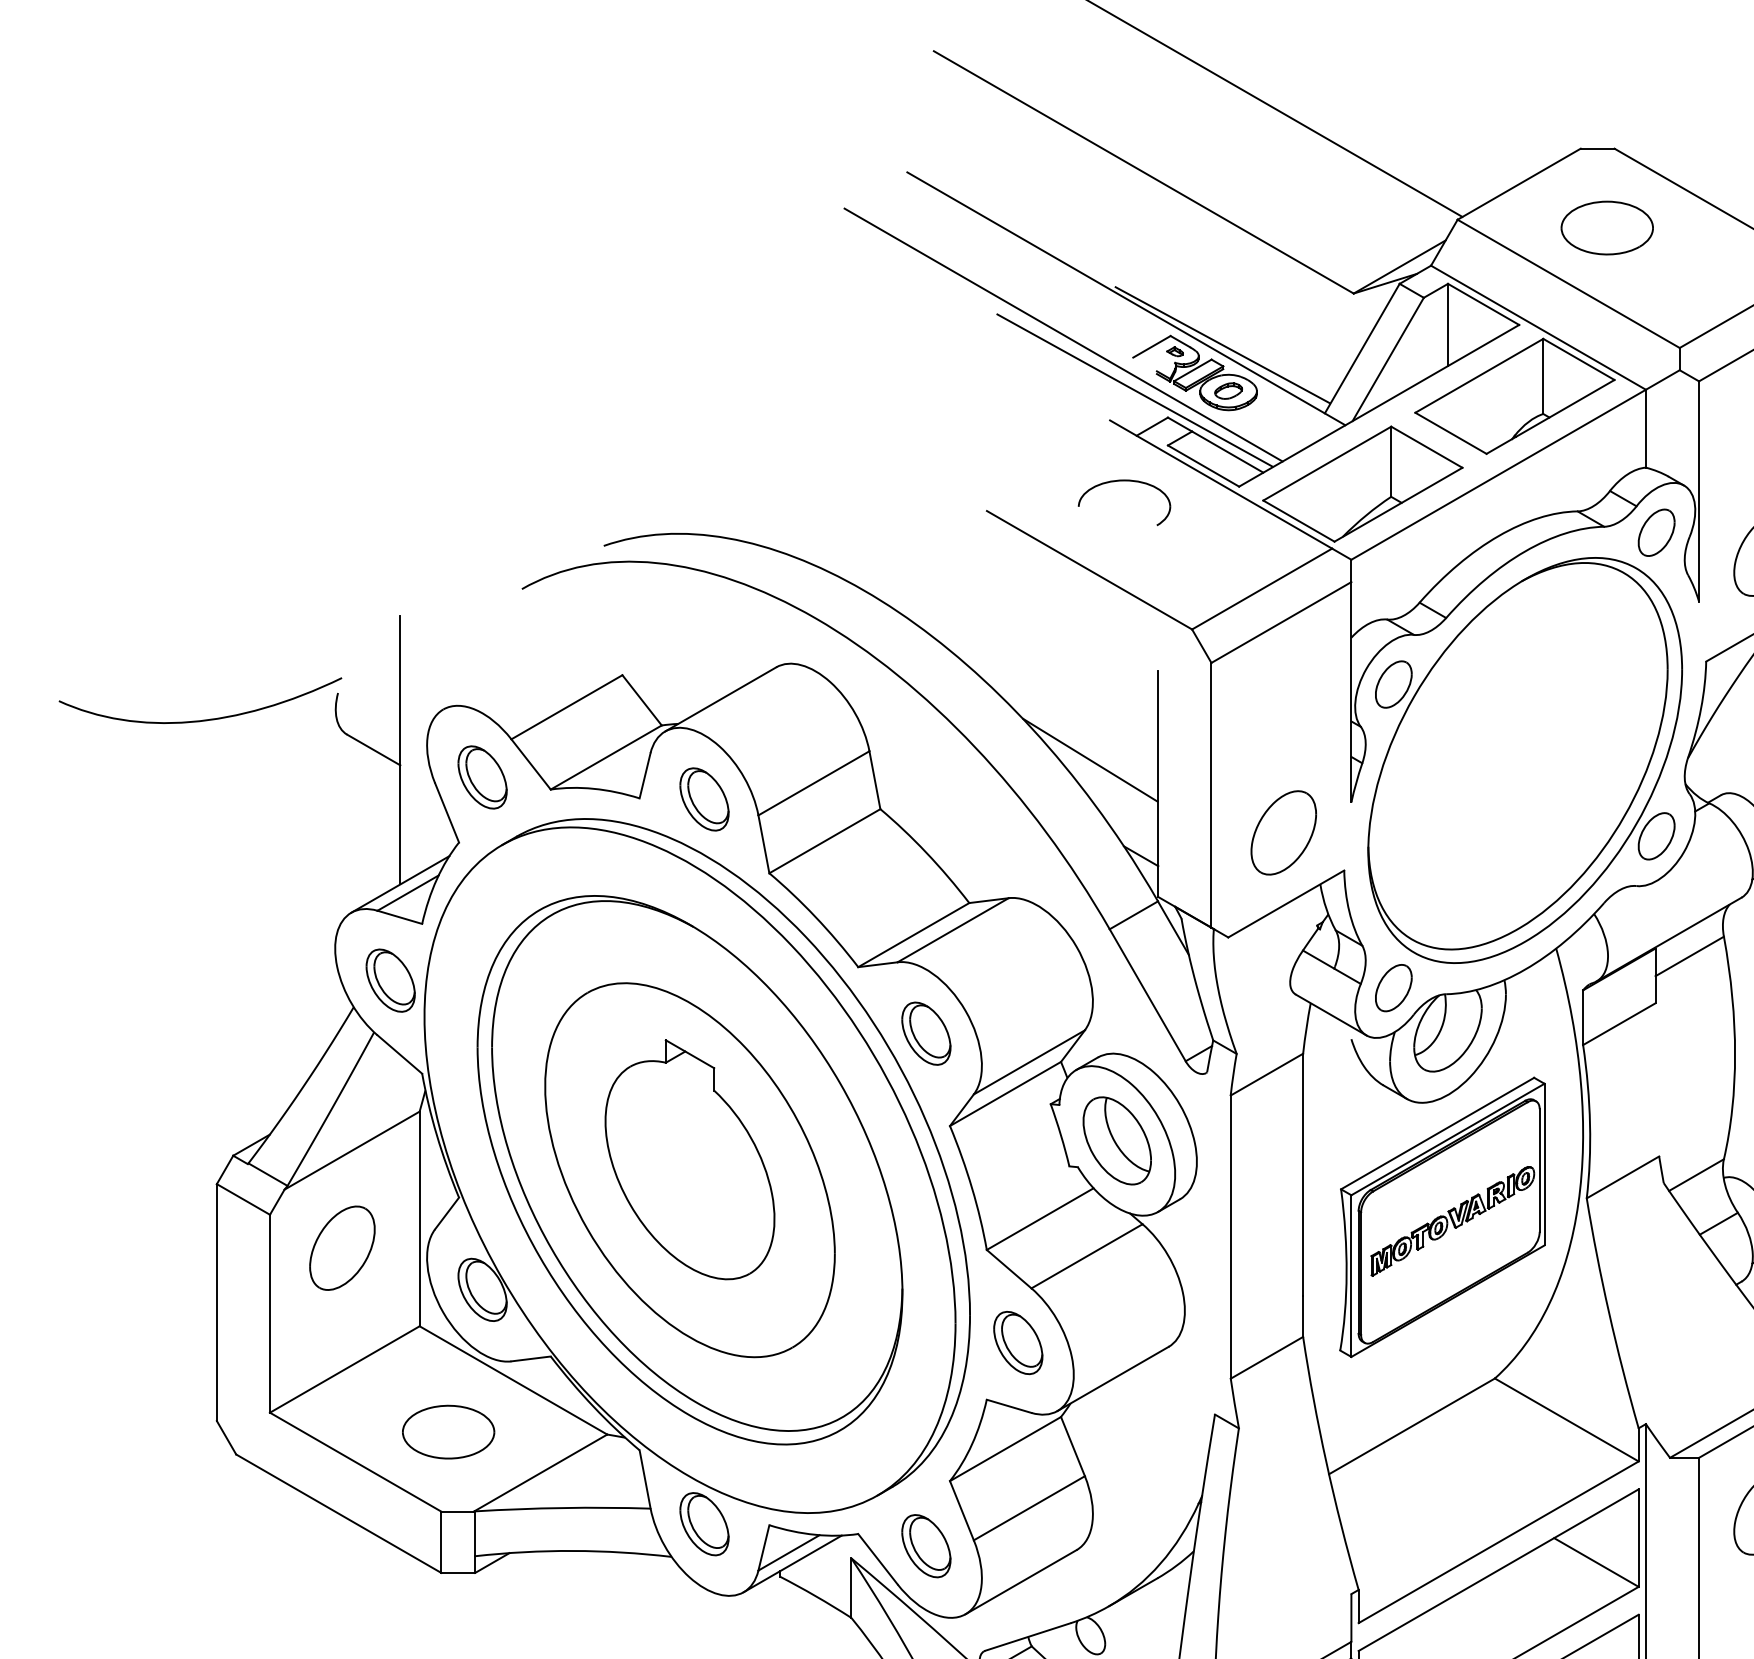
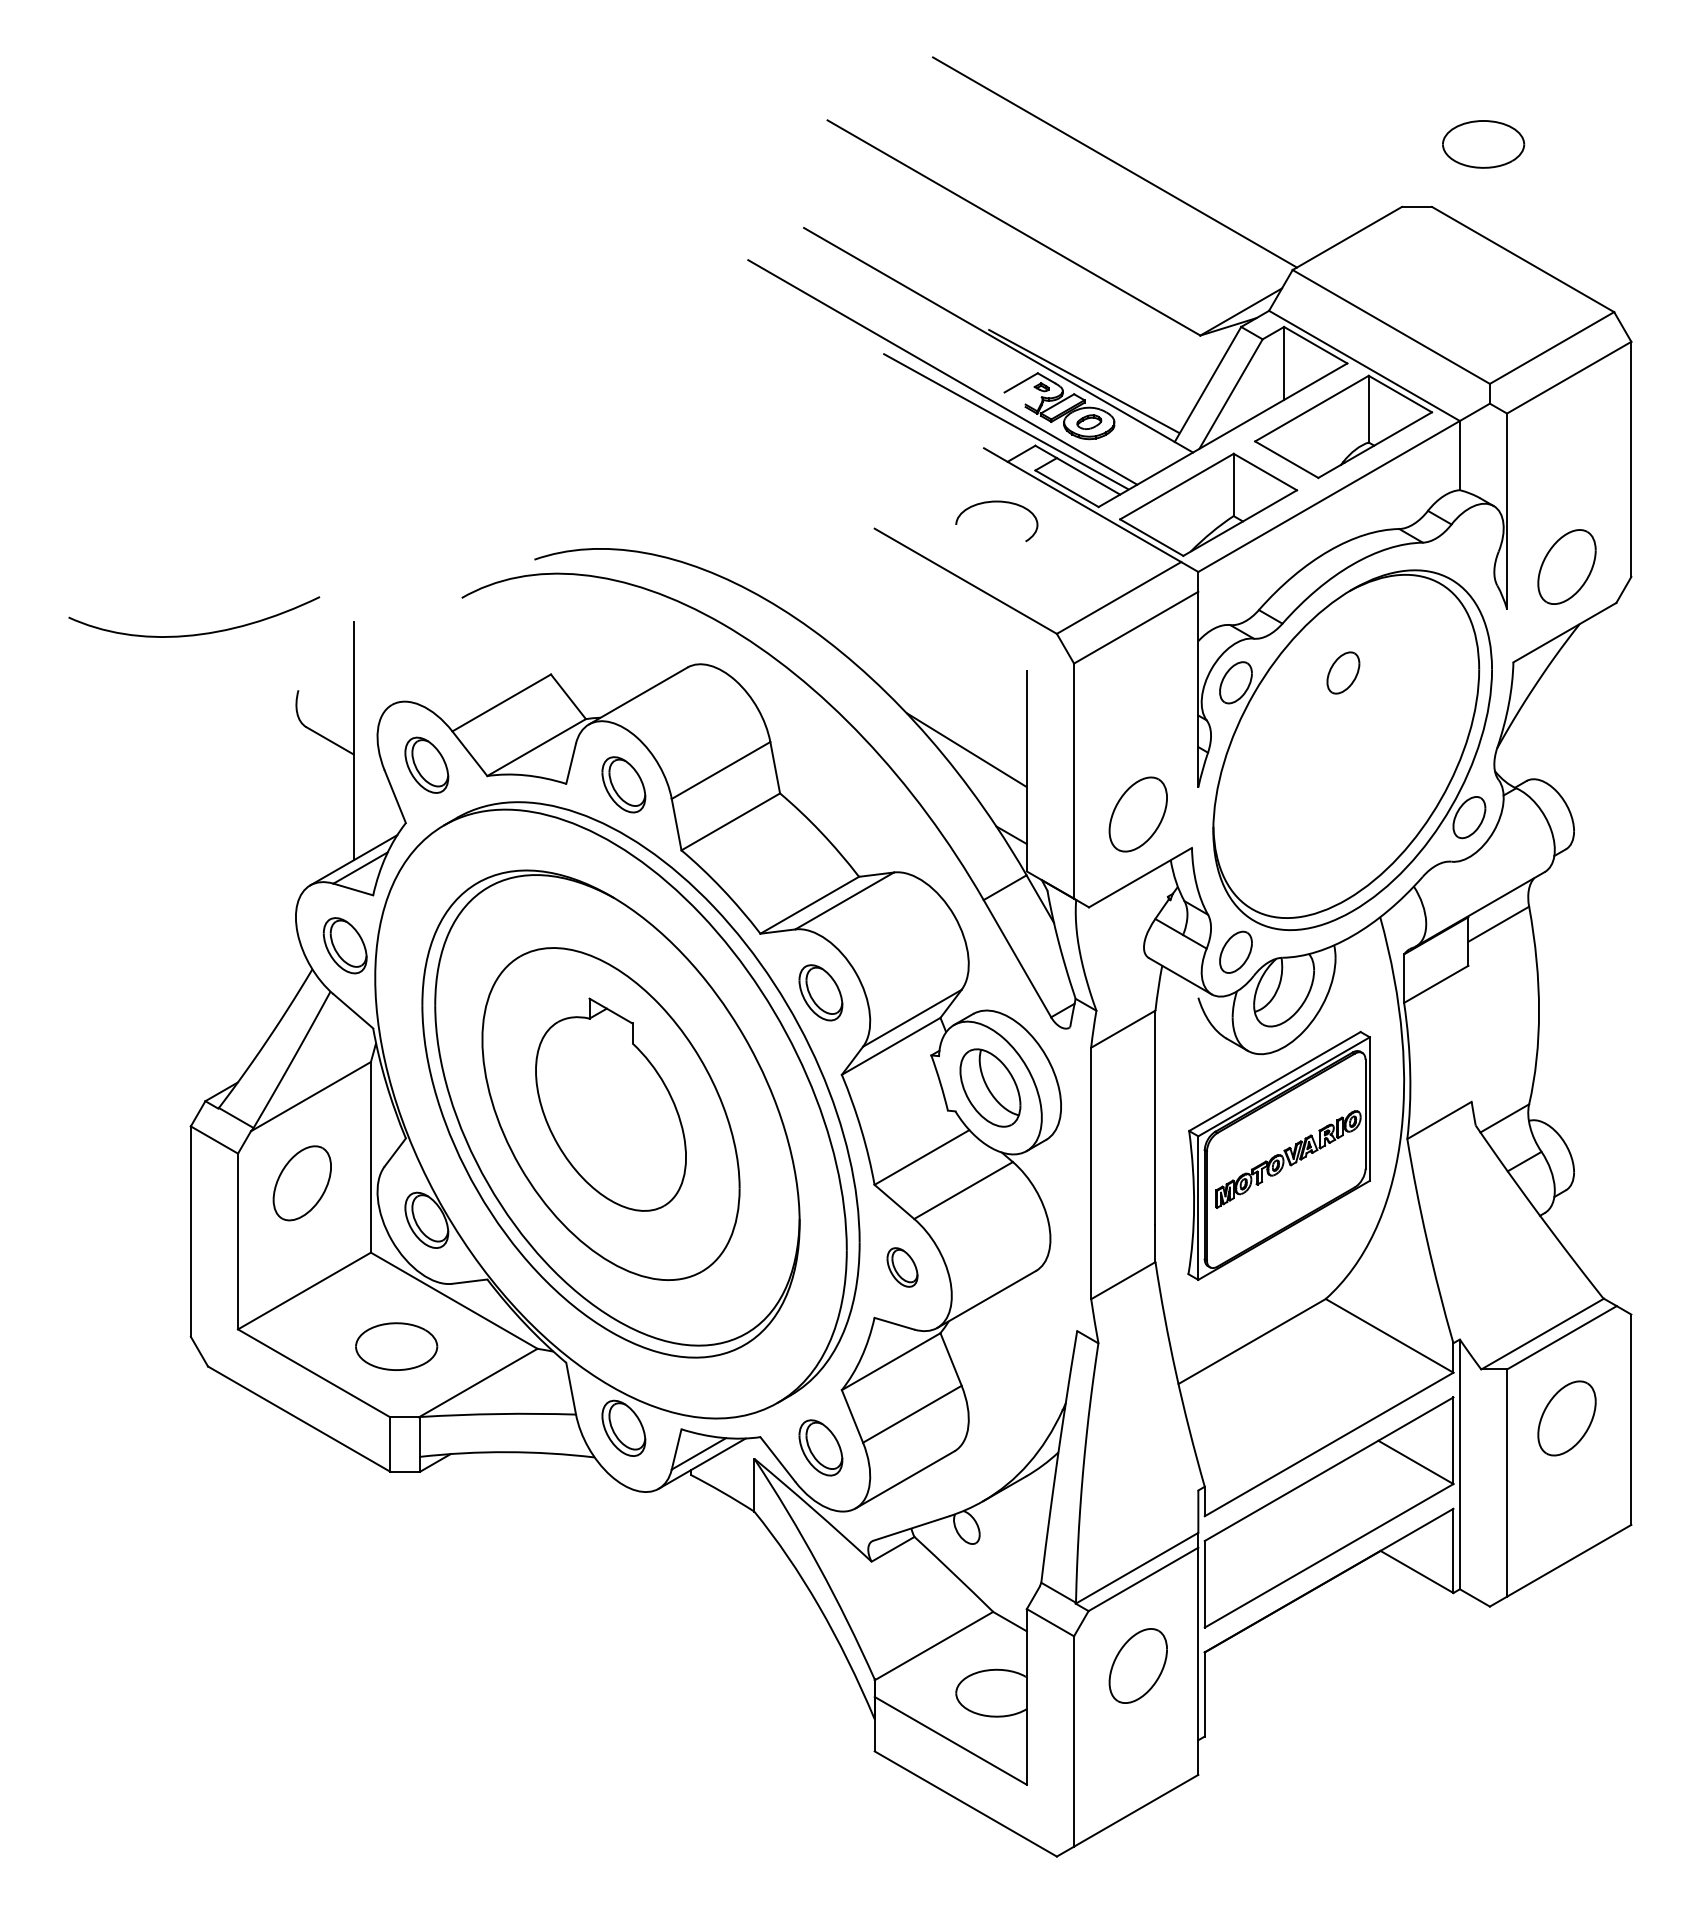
part: (1607, 228) -> (1483, 144), moved
part: (1656, 532) -> (1343, 672), moved
curve: (204, 719) -> (197, 633), moved
part: (1018, 1343) -> (902, 1267), size x0.7

